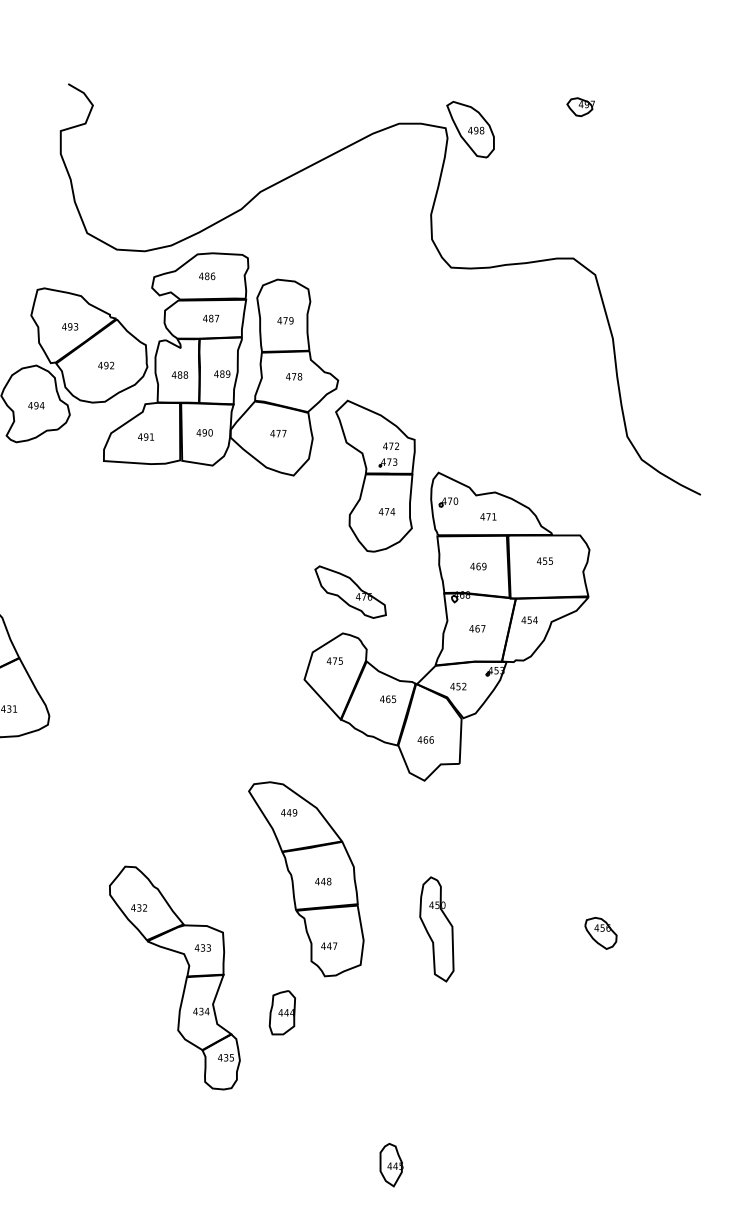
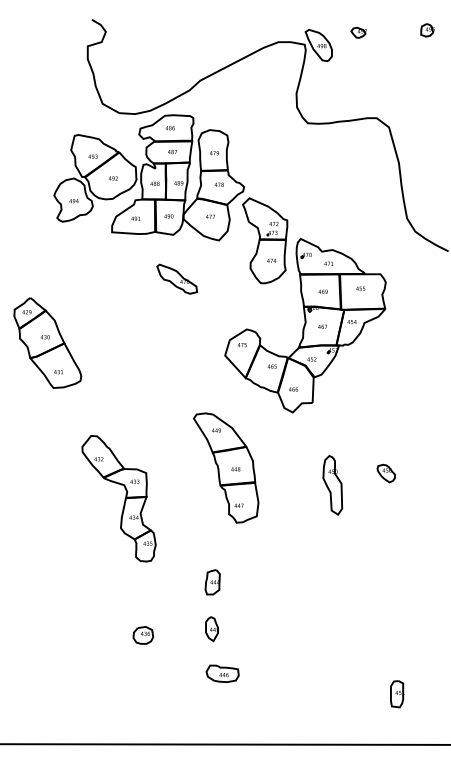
part: (663, 102) -> (427, 30), added
part: (580, 106) -> (358, 32), moved
part: (349, 590) -> (176, 278), moved
part: (436, 929) -> (332, 485), moved
part: (599, 933) -> (385, 473), moved
part: (184, 979) -> (124, 499), moved
part: (282, 1013) -> (212, 582), moved
part: (390, 1165) -> (211, 629), moved
part: (159, 1176) -> (143, 635), added

